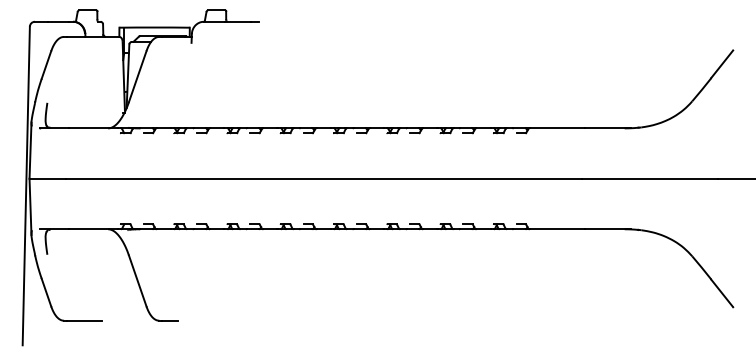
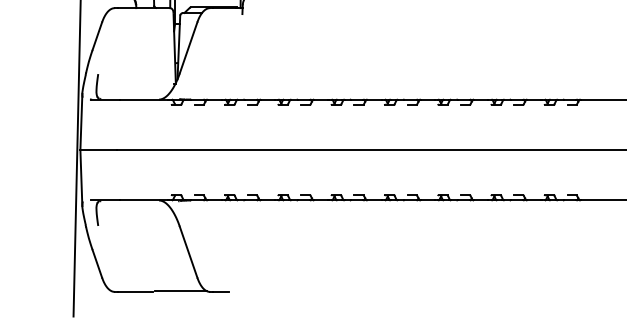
line: (130, 320) -> (181, 291), added

